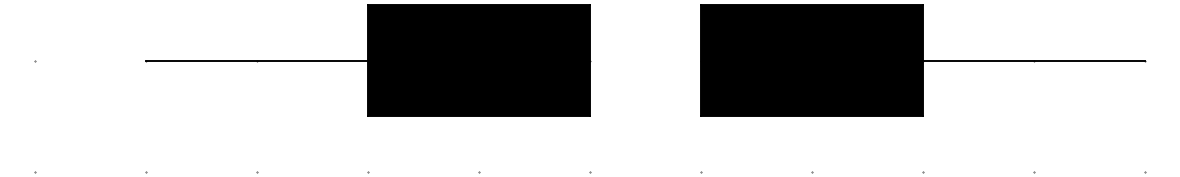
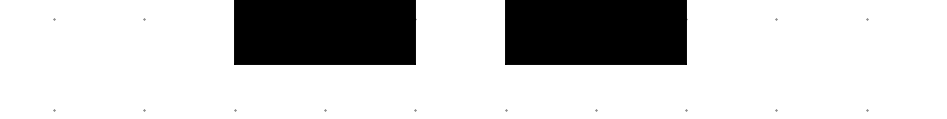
line: (257, 60) -> (144, 19), removed
line: (1033, 60) -> (776, 19), removed

